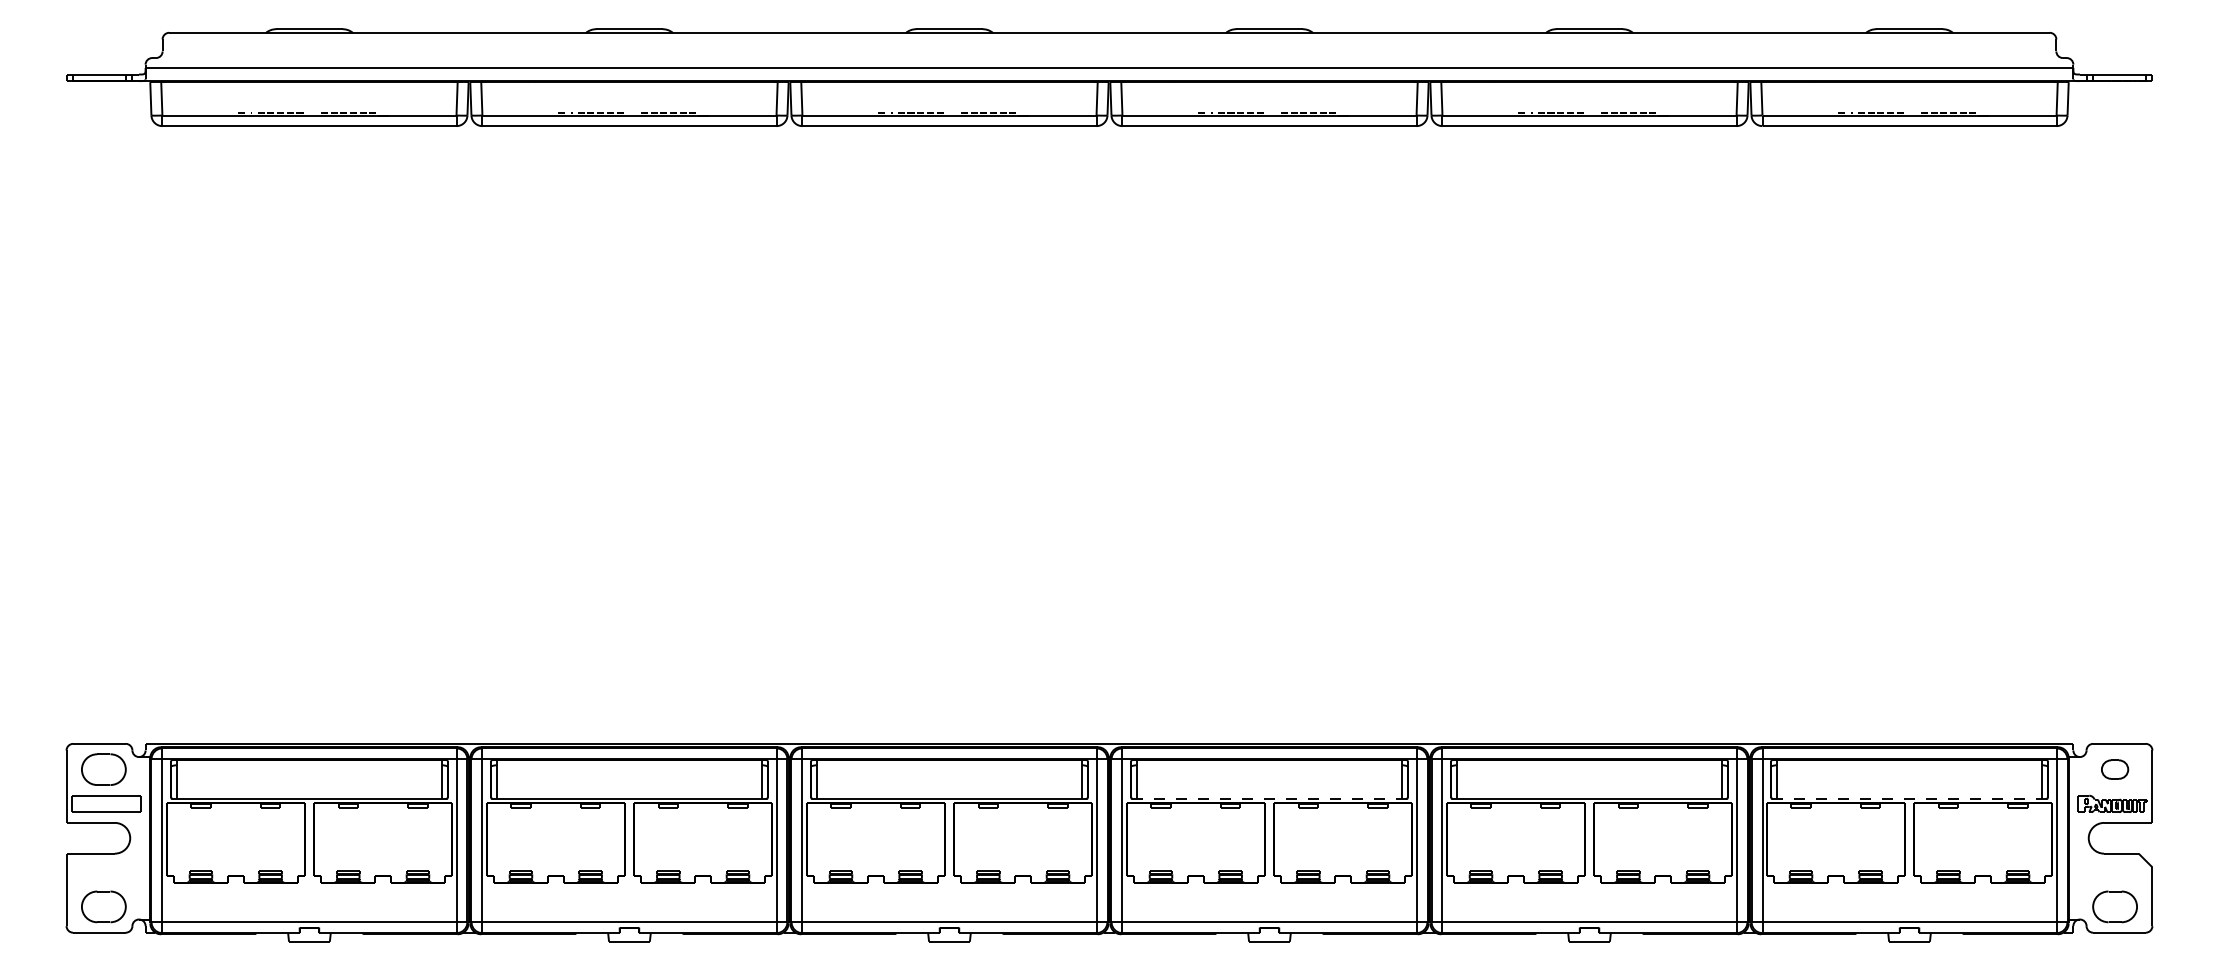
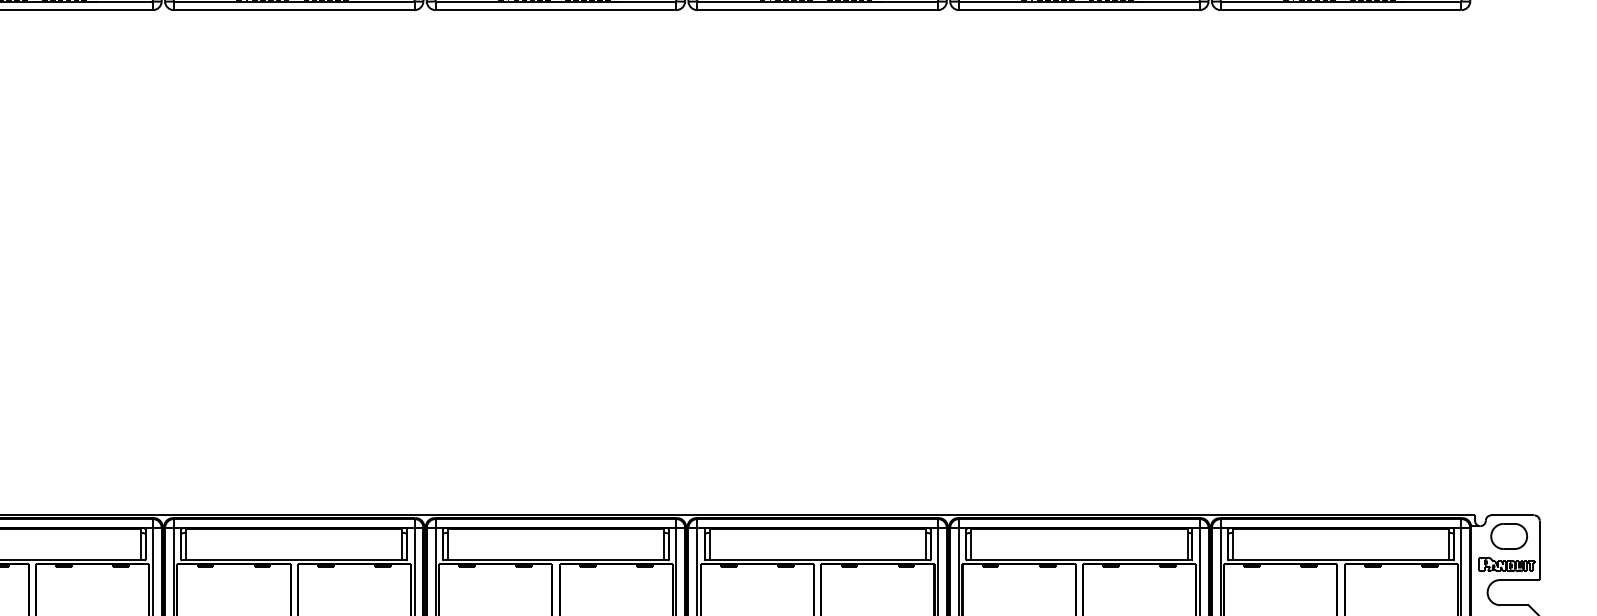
part: (2114, 769) -> (1508, 536), size x1.67
line: (1270, 798) -> (818, 560), dashed -> solid
line: (1910, 798) -> (1341, 560), dashed -> solid

